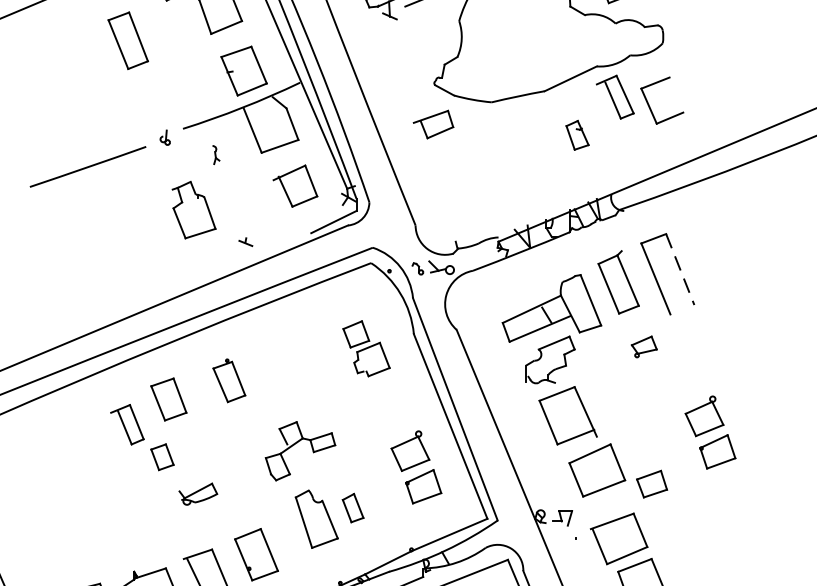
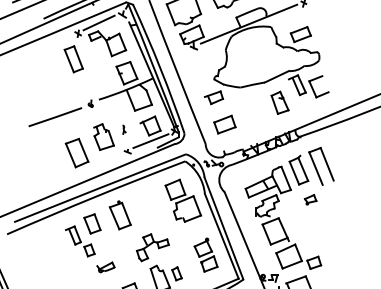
part: (576, 134) -> (279, 102), size x1.67
part: (216, 154) -> (124, 129), moved
part: (456, 182) -> (224, 124), added
line: (295, 219) -> (150, 141), added
part: (134, 243) -> (76, 152), added
line: (680, 269) -> (327, 164), dashed -> solid
part: (365, 348) -> (182, 200), size x1.67
part: (227, 381) -> (119, 215), size x1.43
part: (709, 431) -> (340, 238), removed

